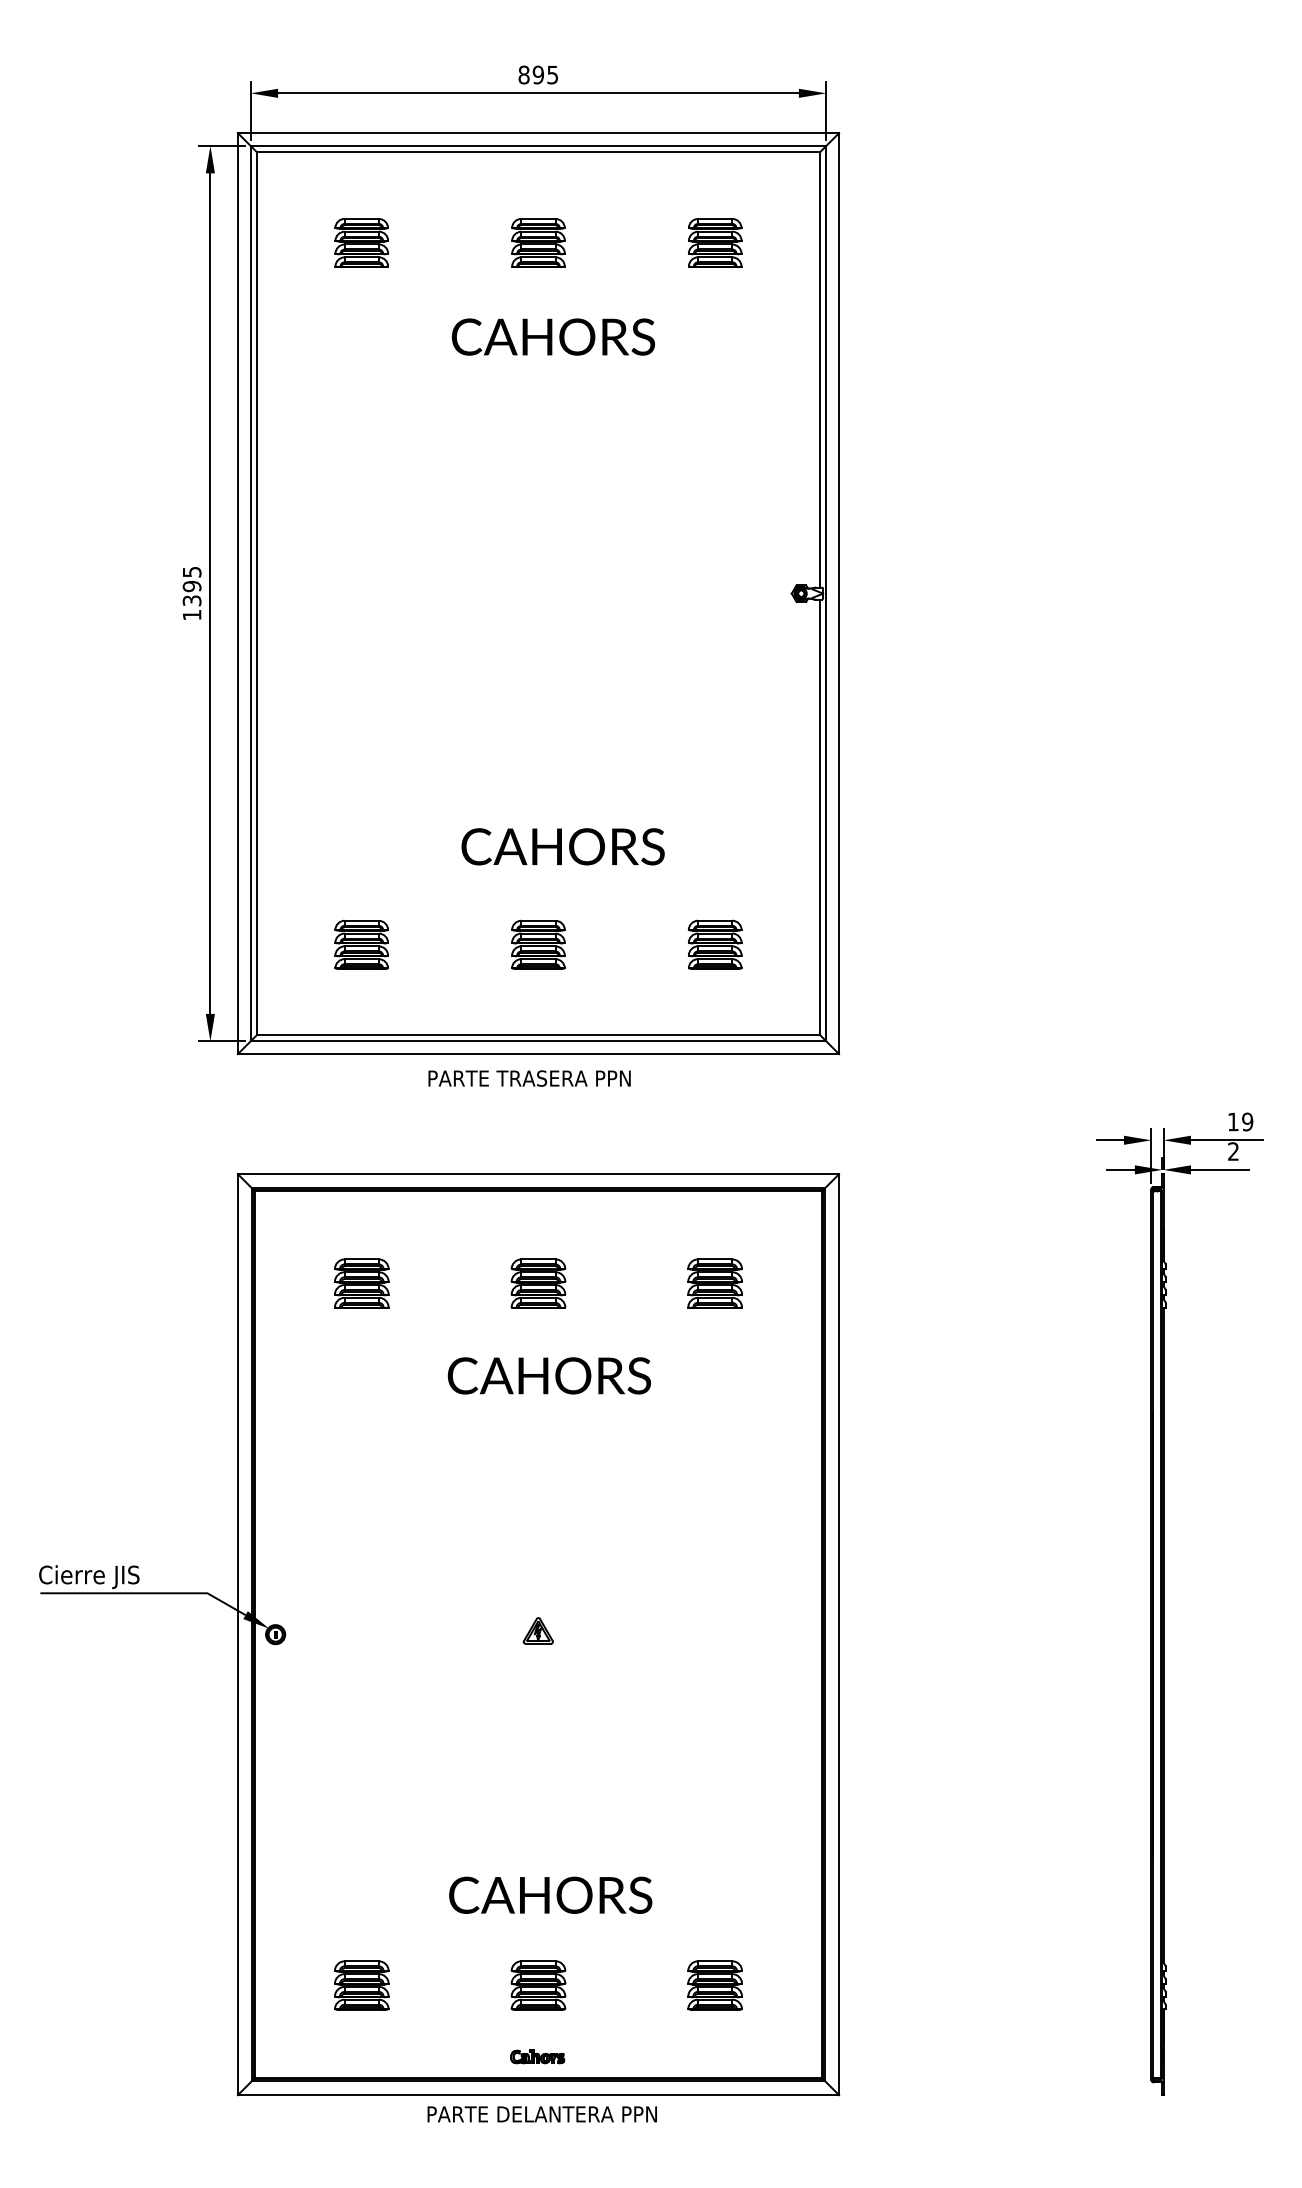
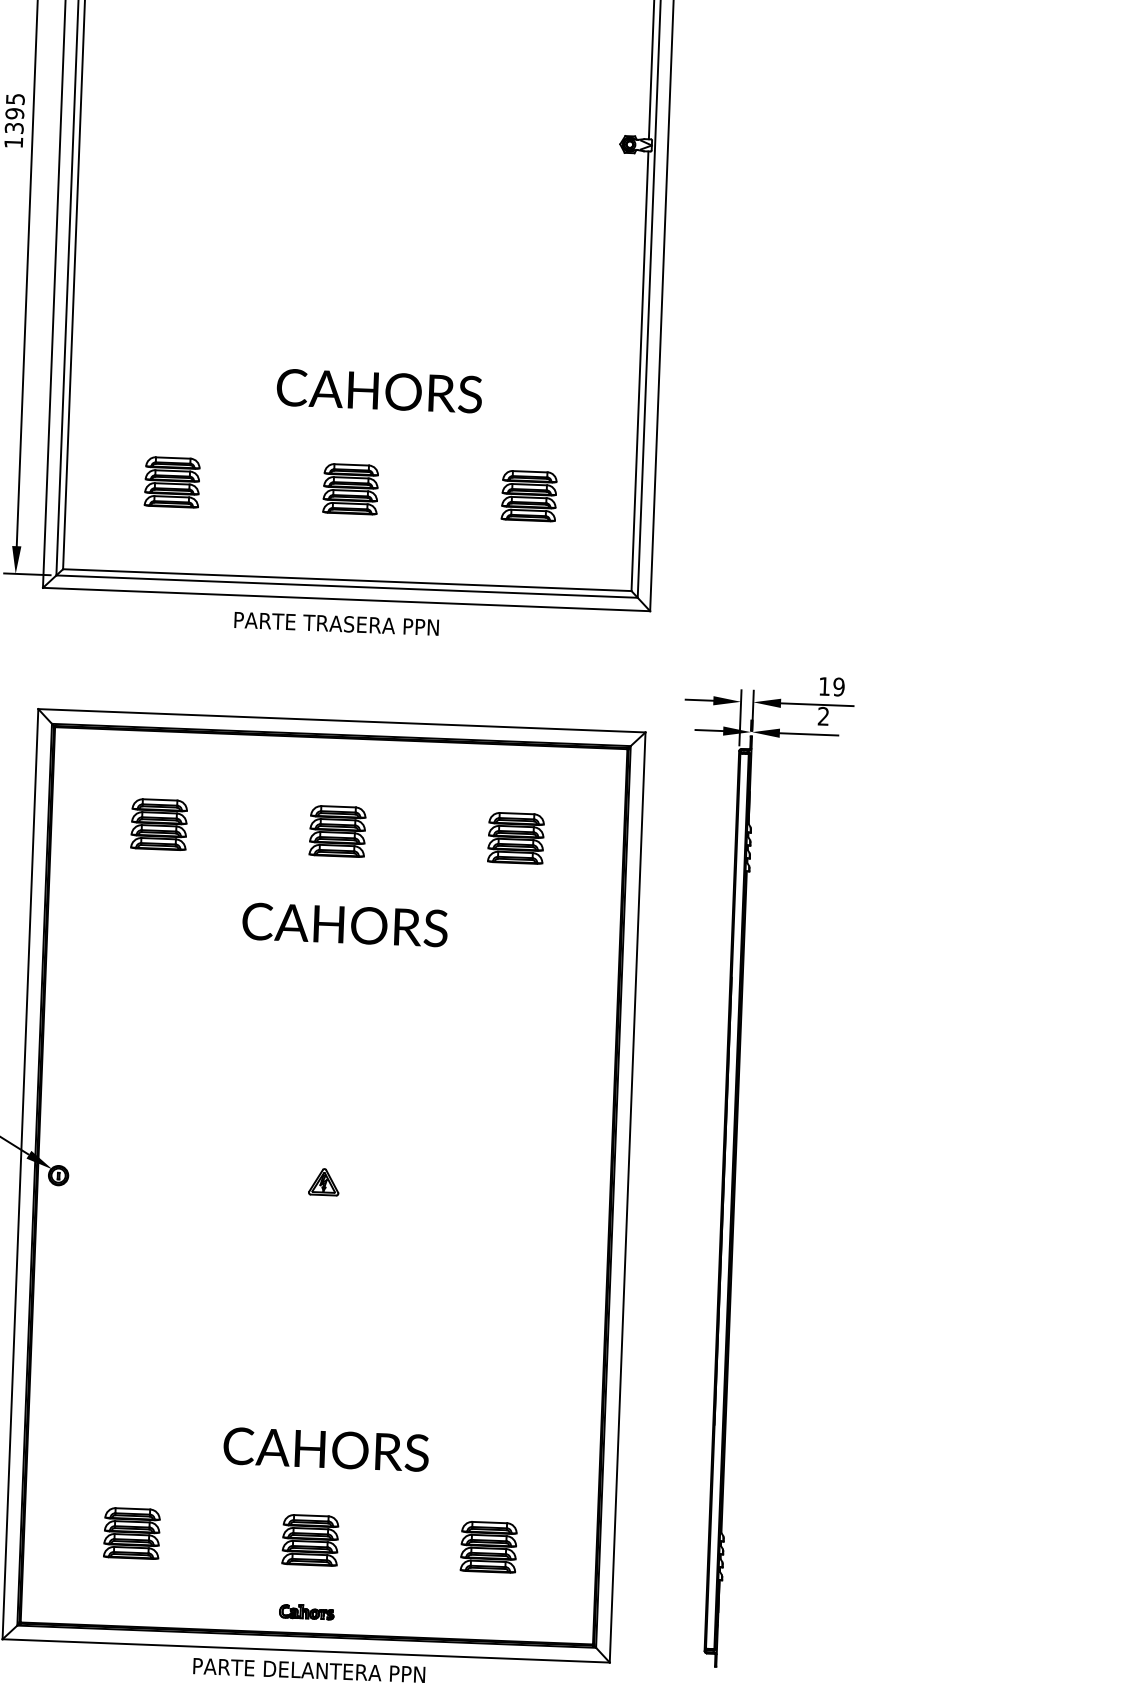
part: (1164, 1603) -> (736, 1170), moved

